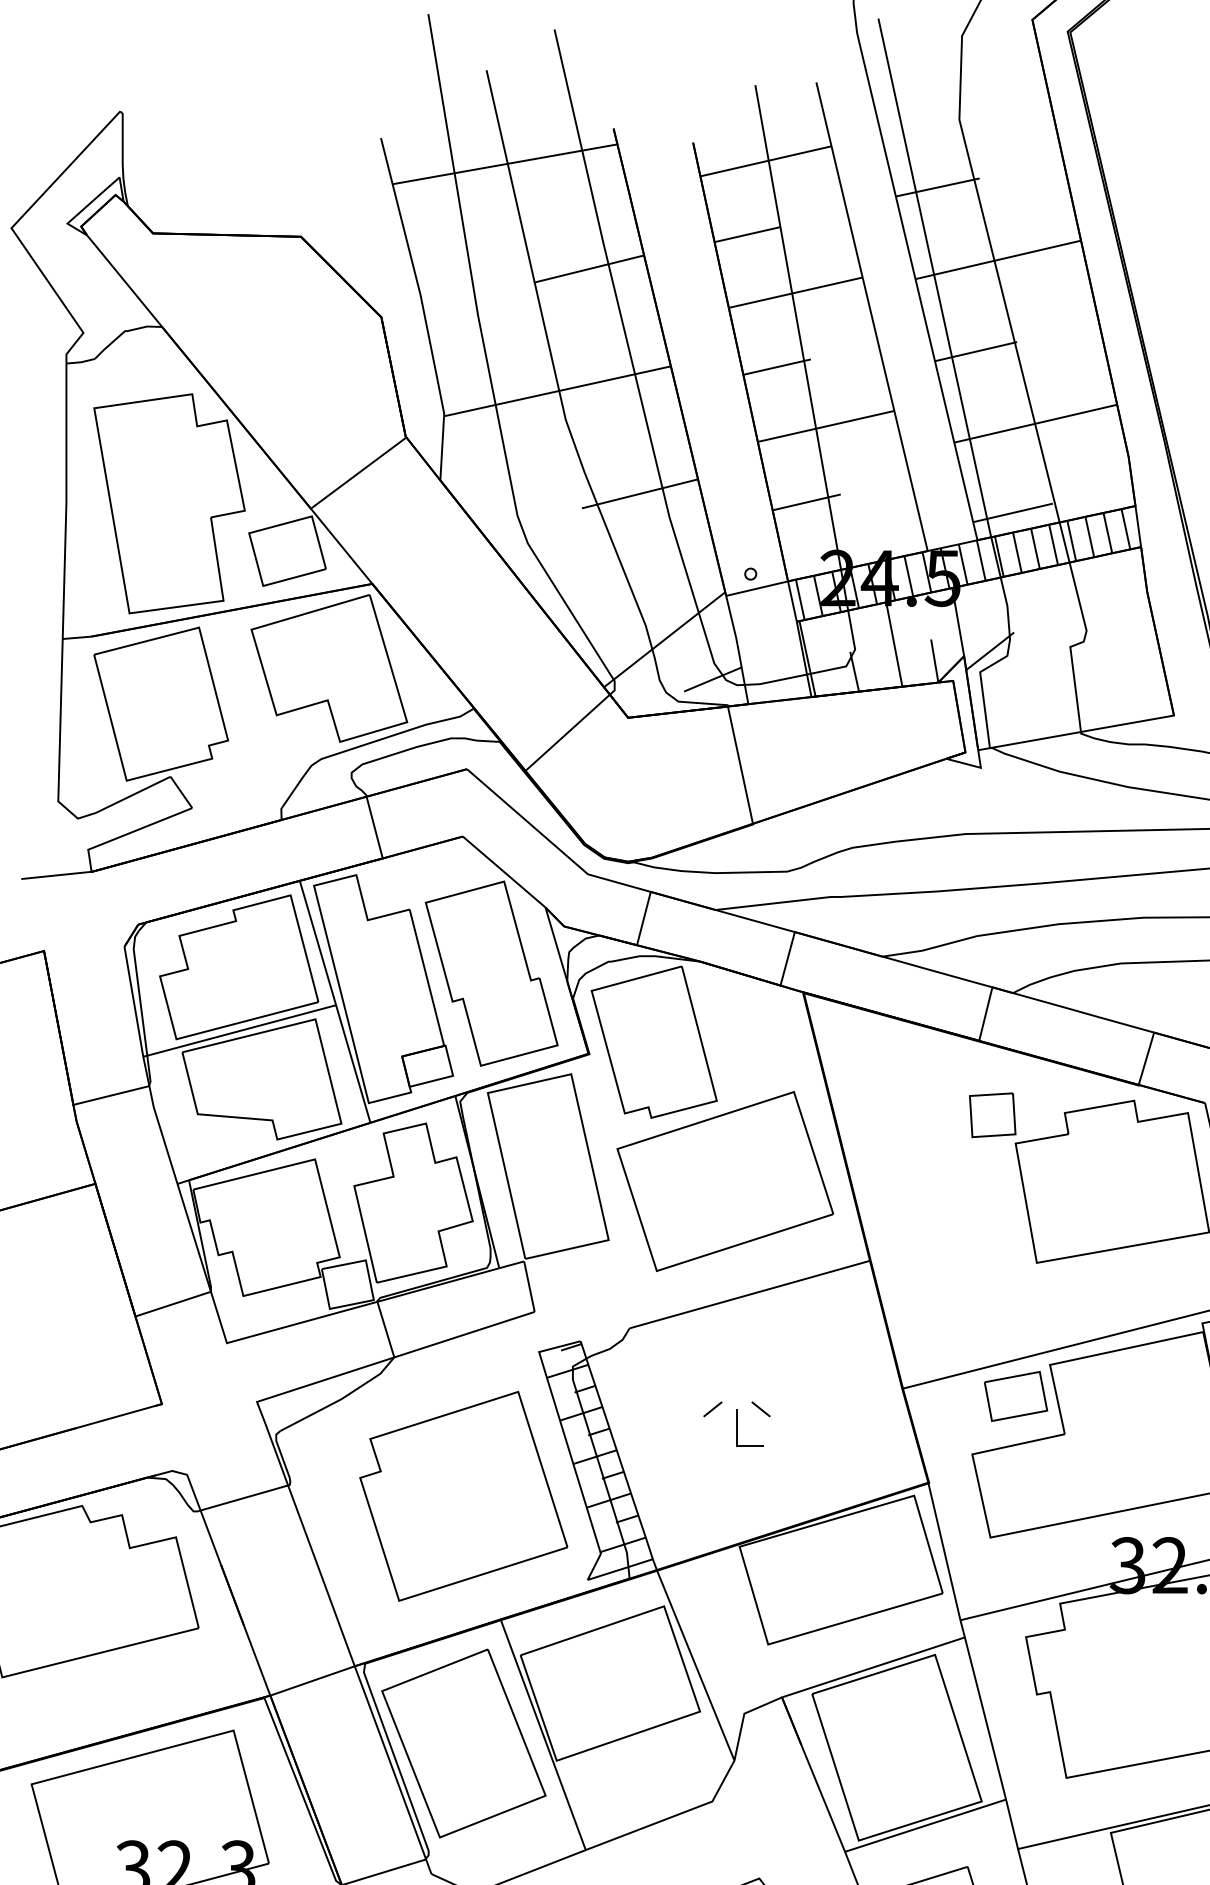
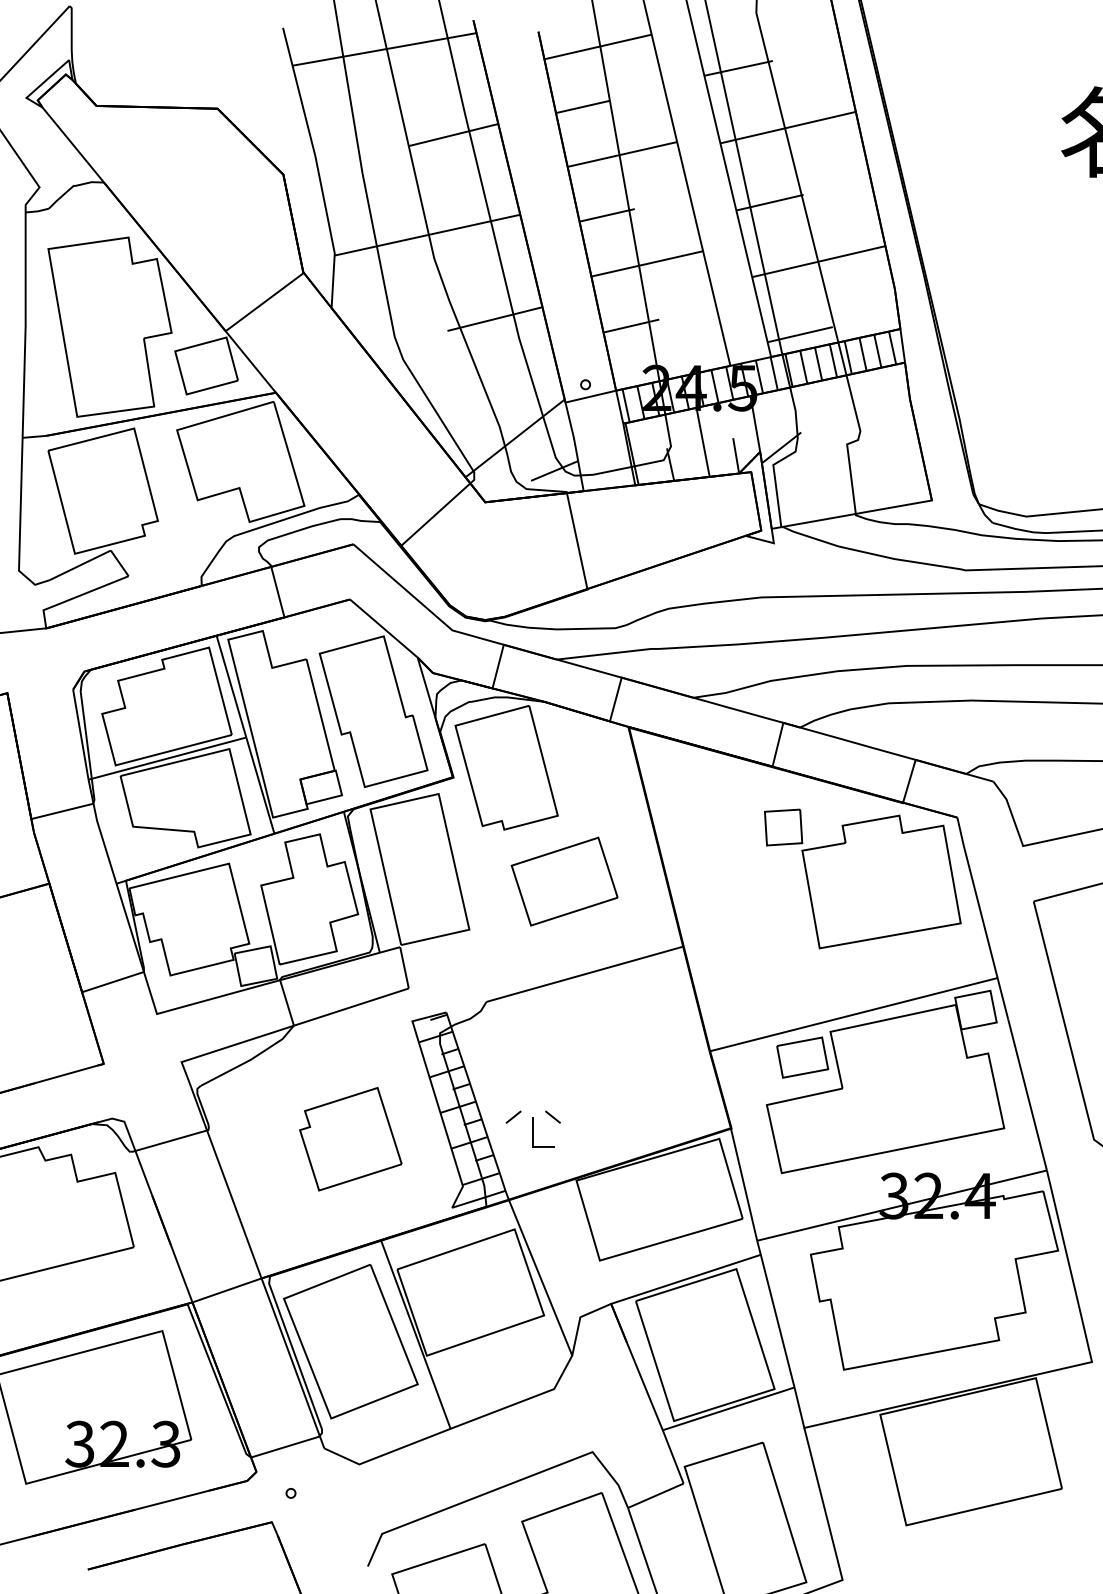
part: (724, 1181) -> (564, 881), size x0.6
part: (735, 1423) -> (532, 1128), moved
part: (463, 1495) -> (350, 1138), size x0.6

